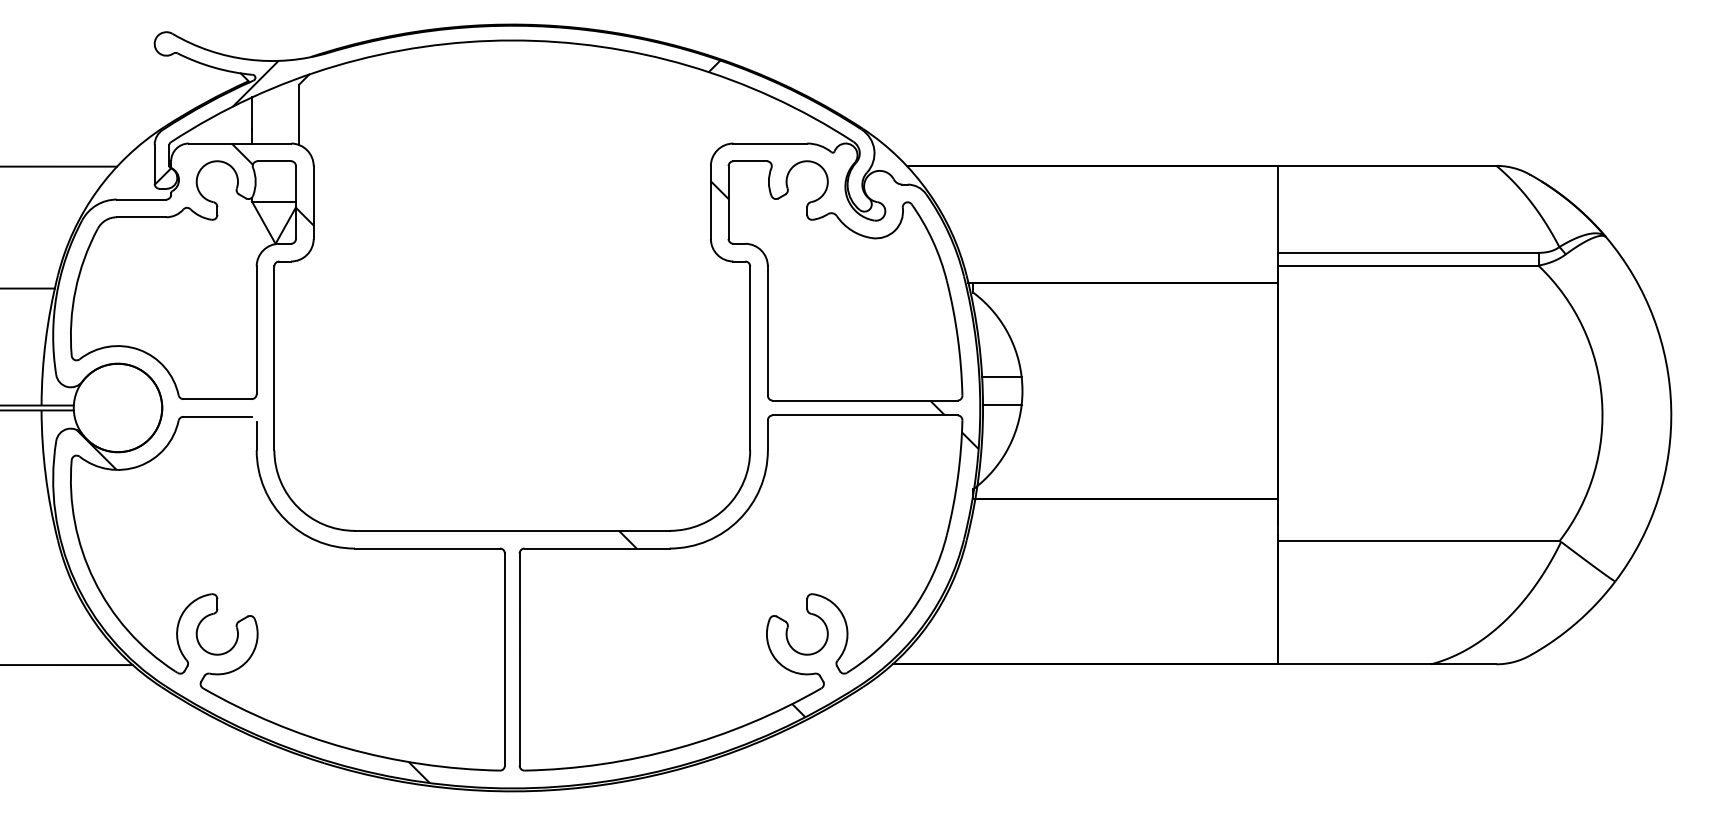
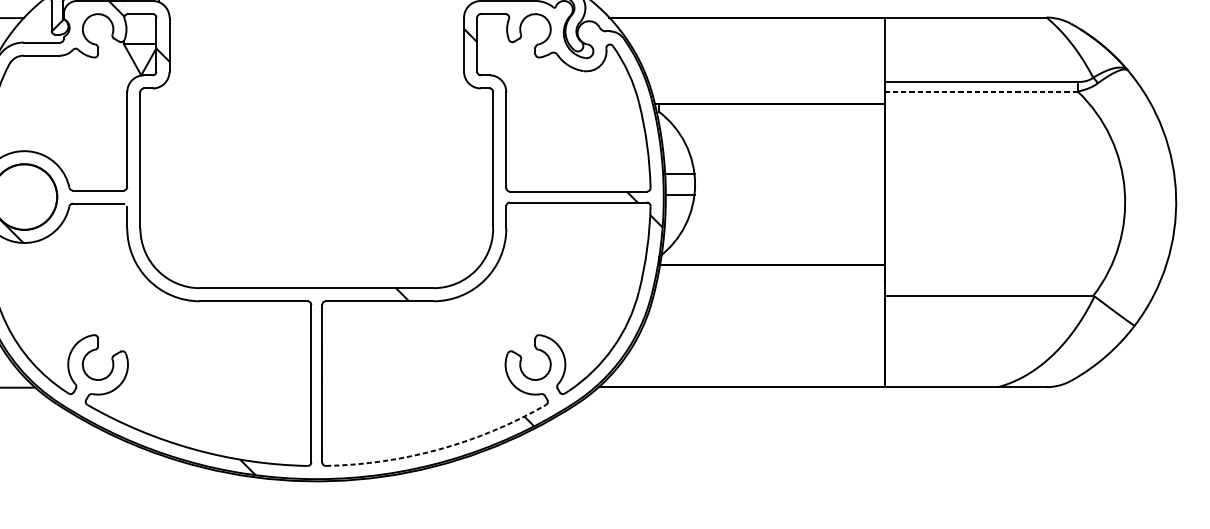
line: (1407, 265) -> (980, 91), solid -> dashed
arc: (678, 748) -> (440, 449), solid -> dashed

